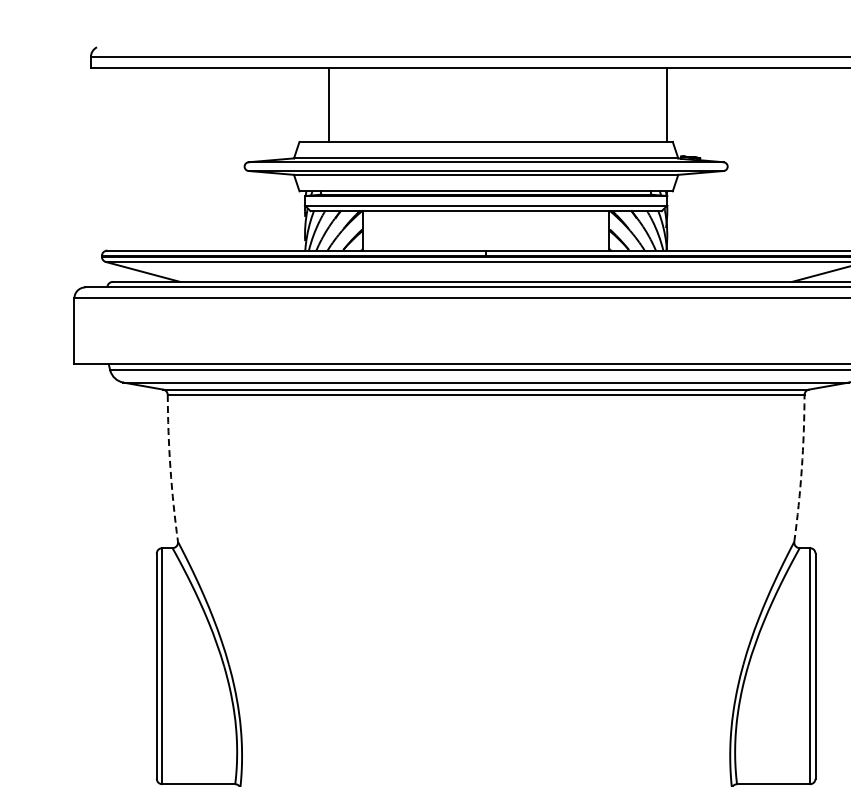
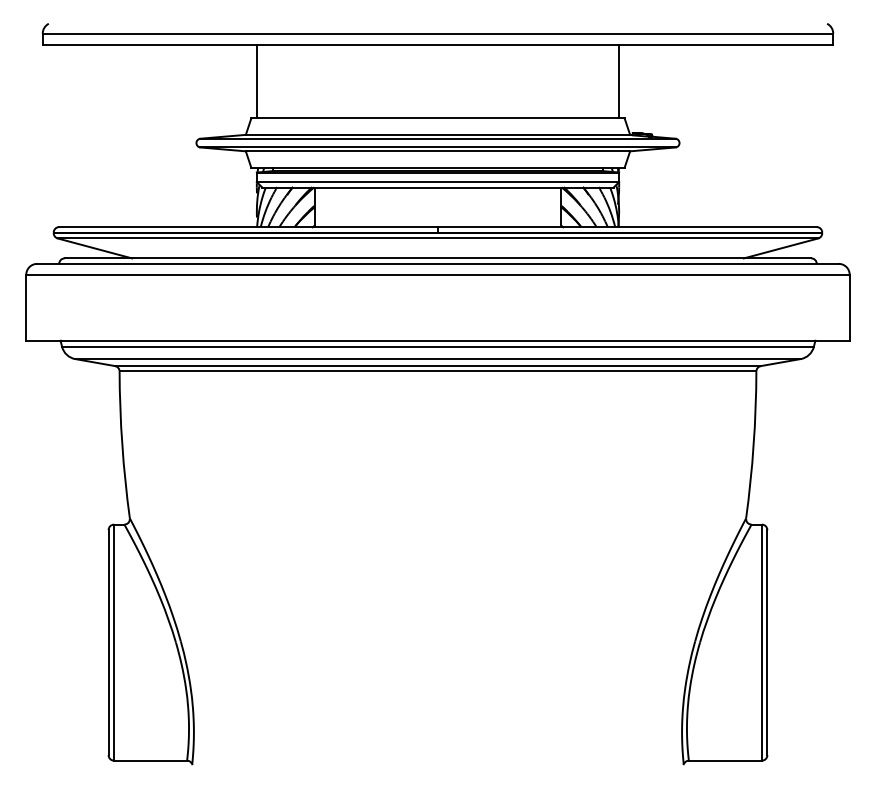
line: (328, 105) -> (256, 81), moved
arc: (170, 469) -> (122, 445), dashed -> solid
arc: (801, 469) -> (753, 445), dashed -> solid

